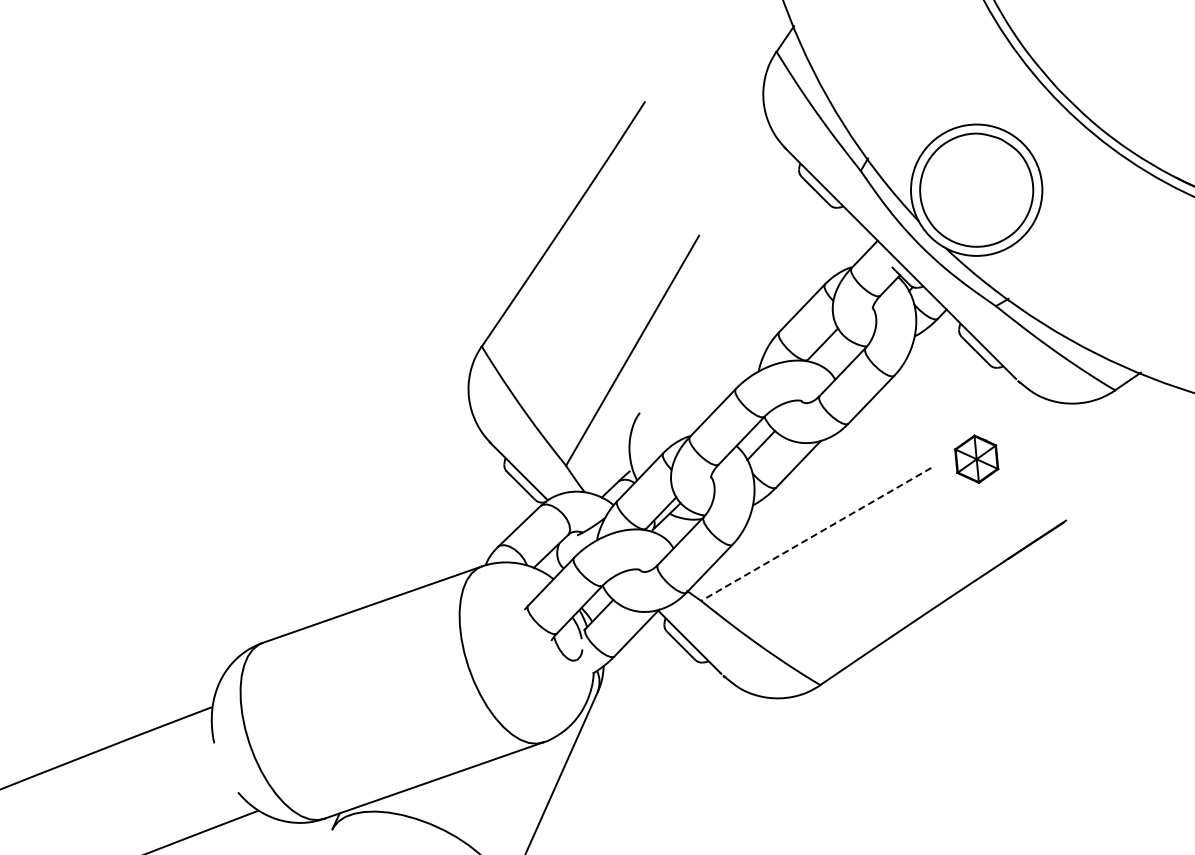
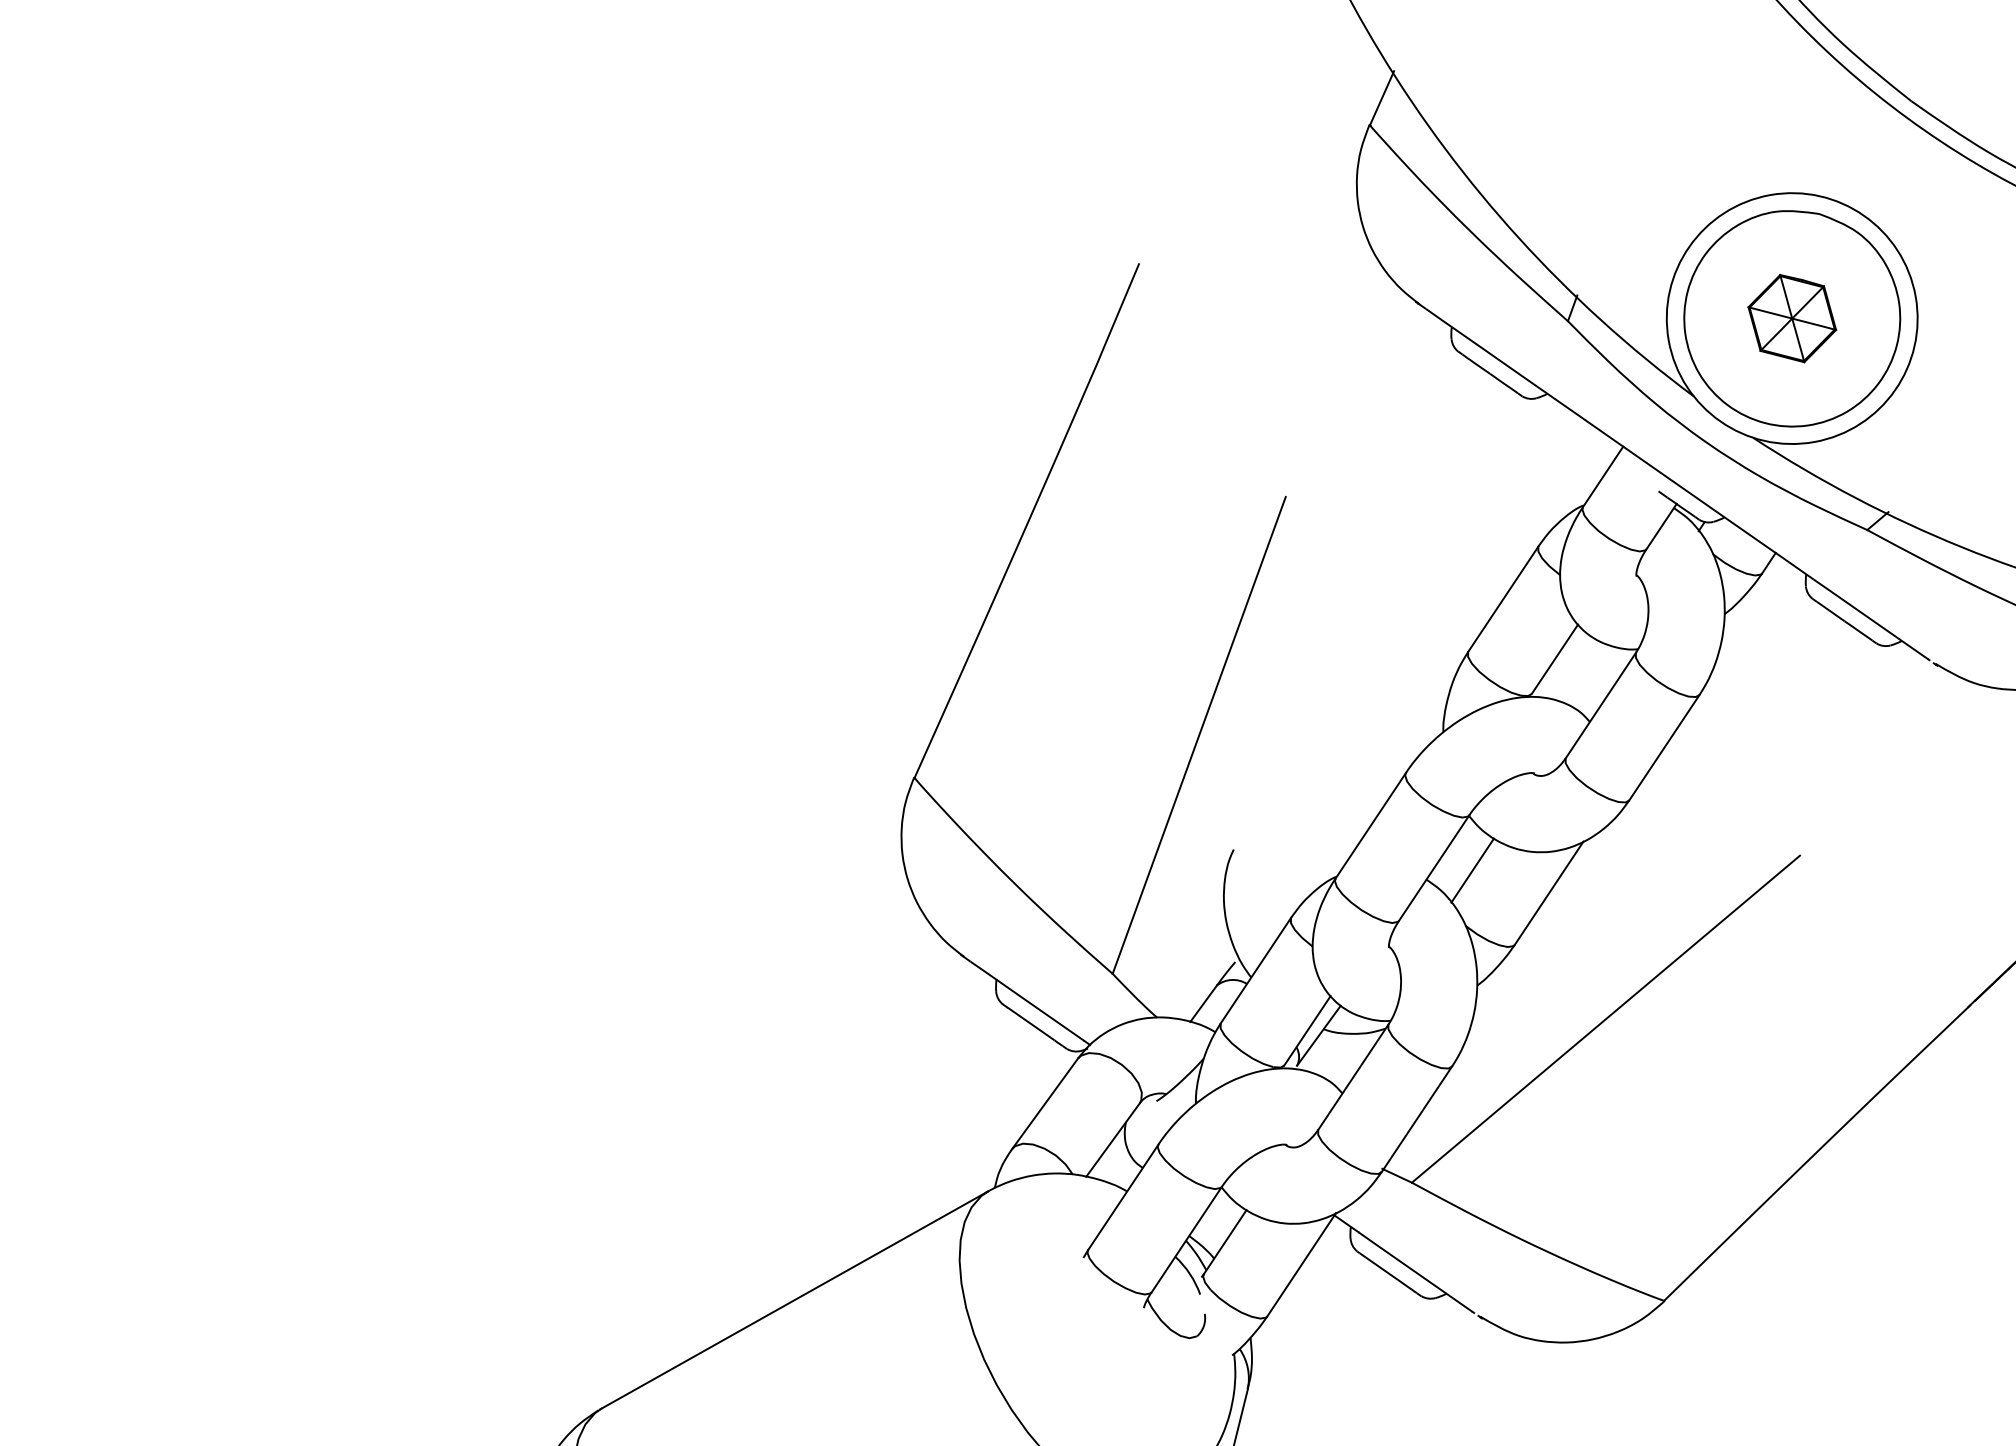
part: (976, 458) -> (1791, 317), moved
line: (816, 534) -> (1606, 1019), dashed -> solid

